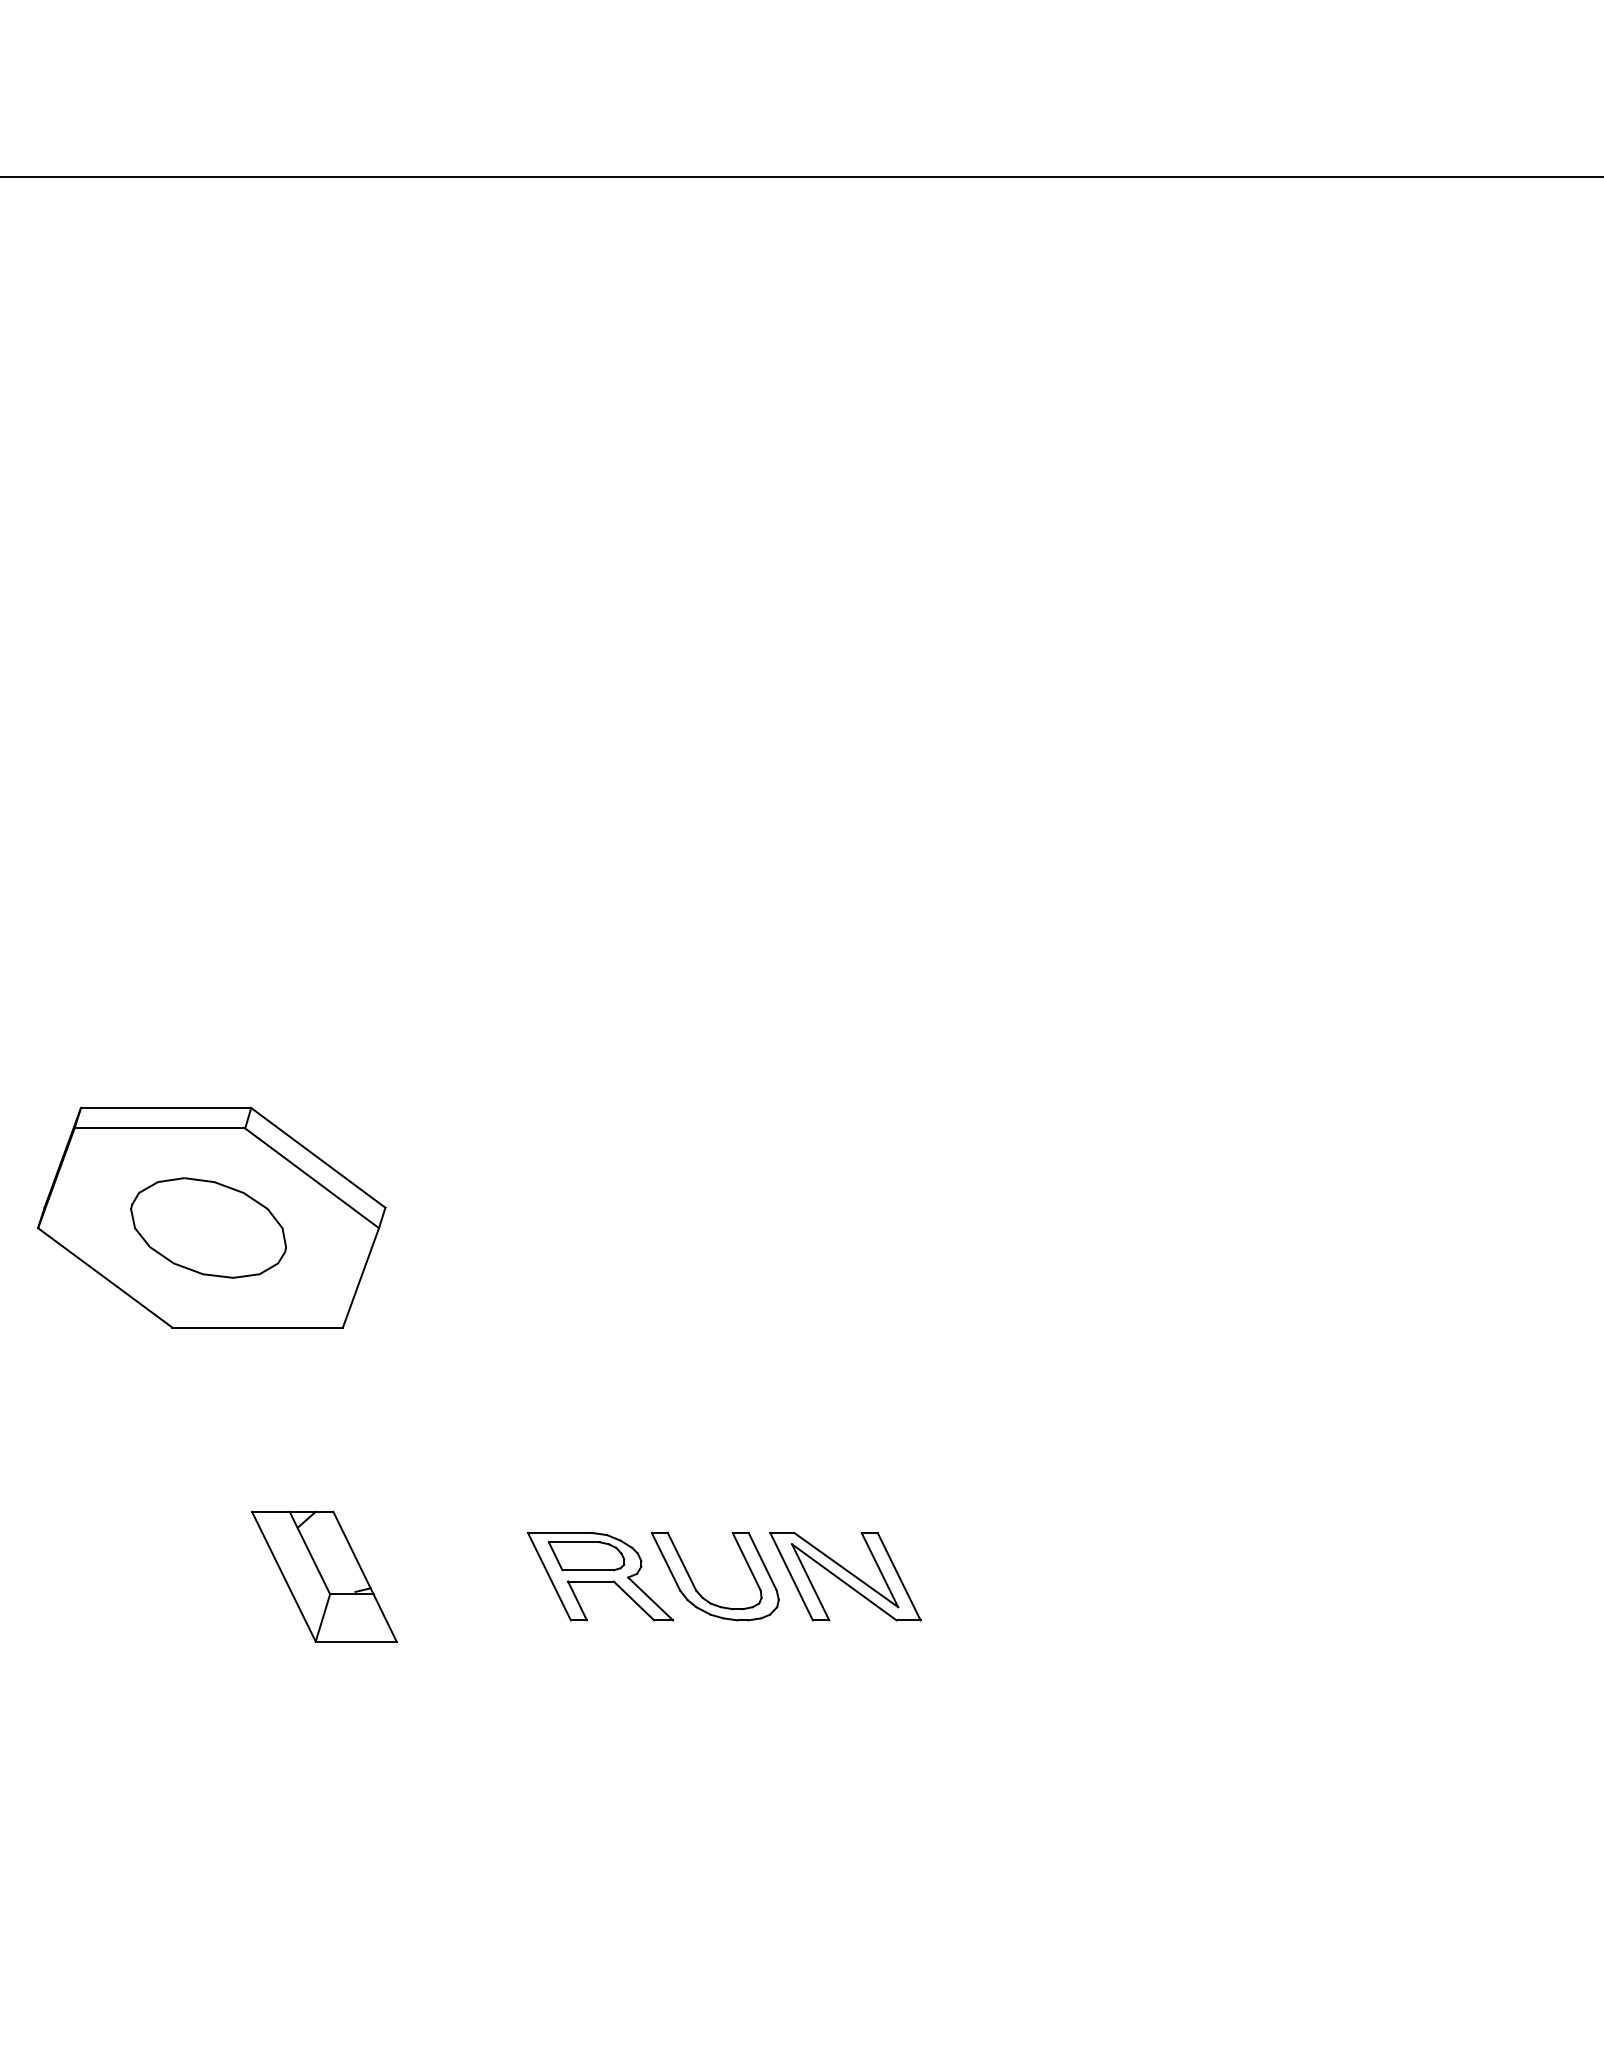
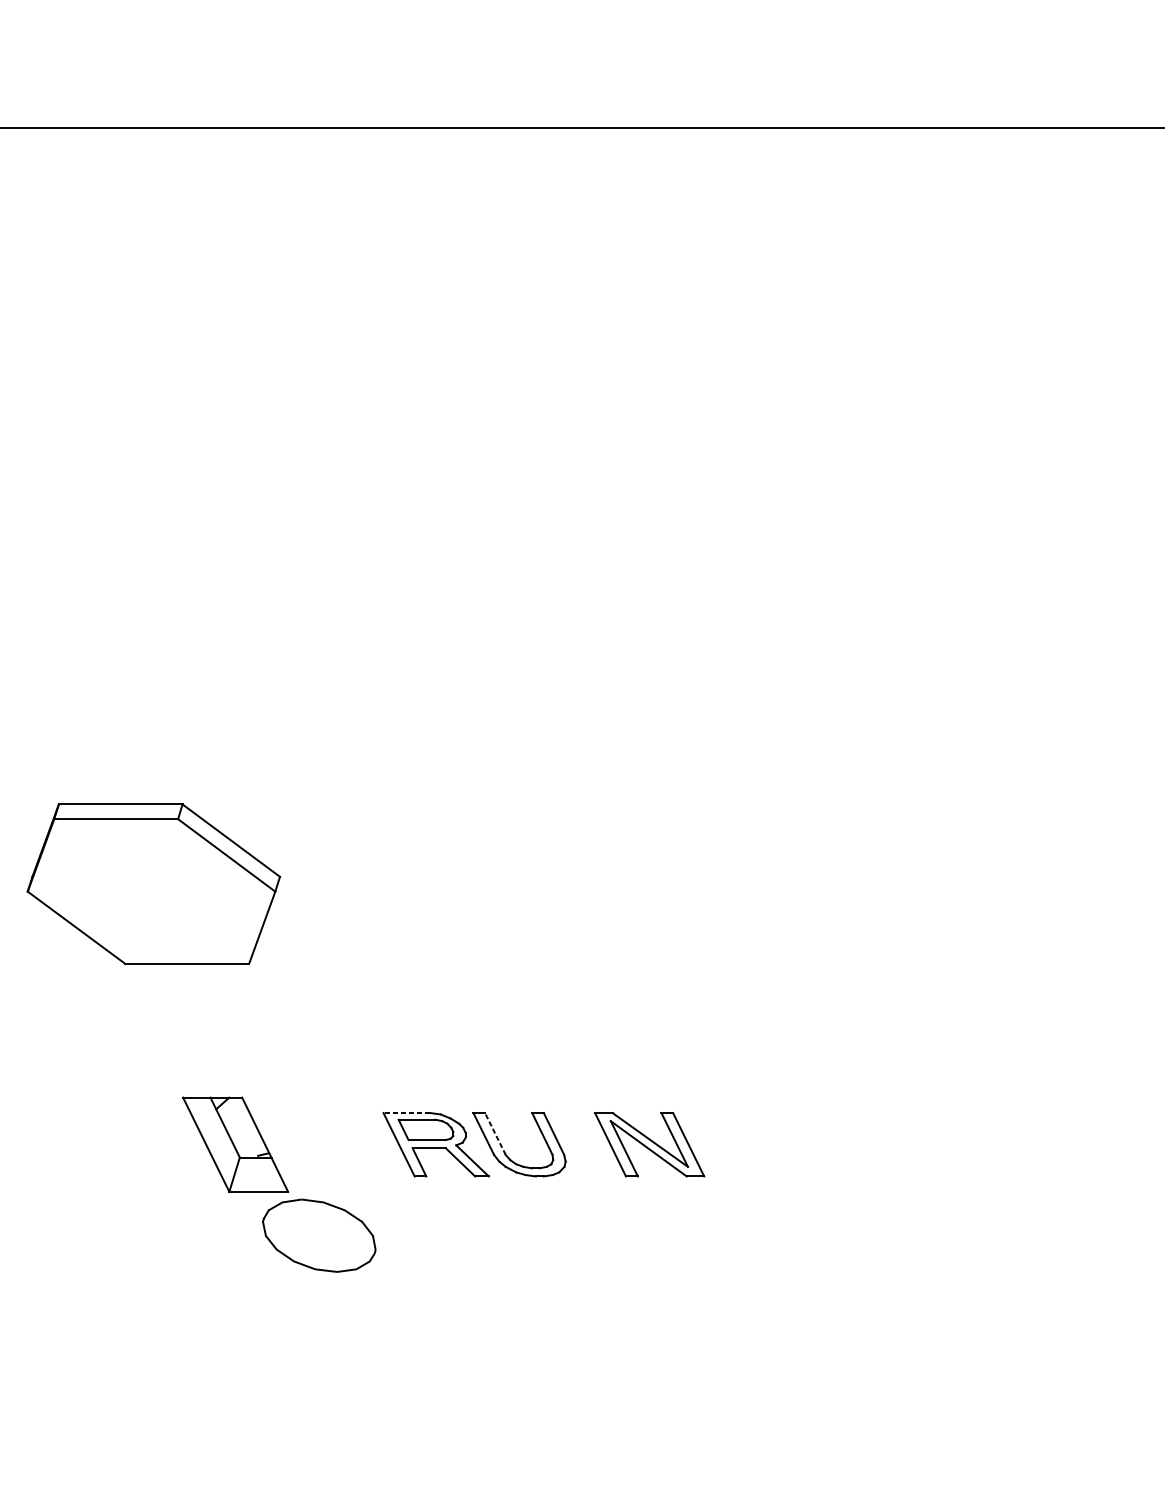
part: (208, 1227) -> (319, 1235), moved
line: (559, 1533) -> (406, 1113), solid -> dashed
line: (681, 1561) -> (494, 1133), solid -> dashed
part: (845, 1576) -> (649, 1144), moved

